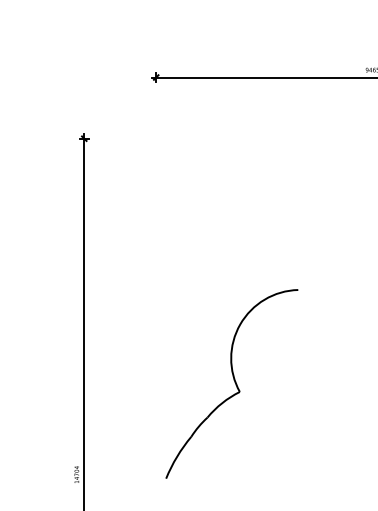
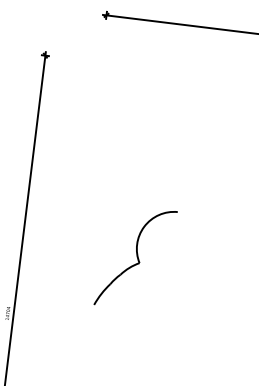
part: (231, 383) -> (135, 257), size x0.7

